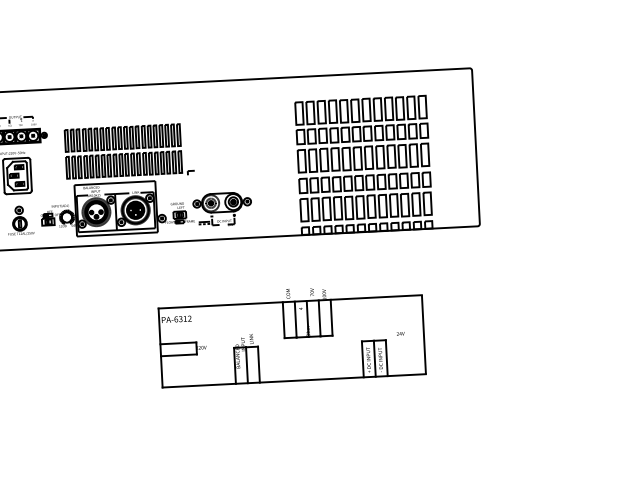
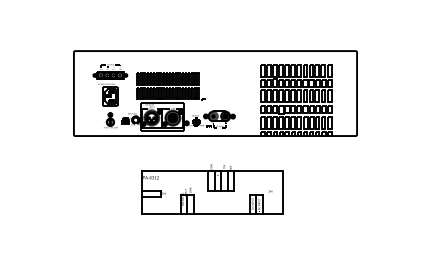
part: (292, 335) -> (212, 189), moved

